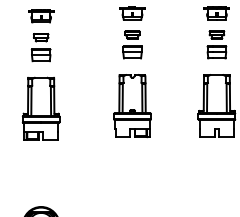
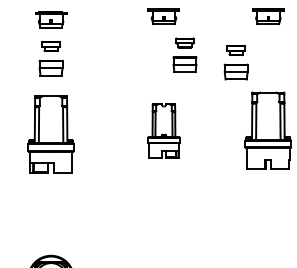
part: (132, 44) -> (184, 54), moved
part: (216, 44) -> (235, 62), moved
part: (132, 106) -> (163, 131), size x0.7

